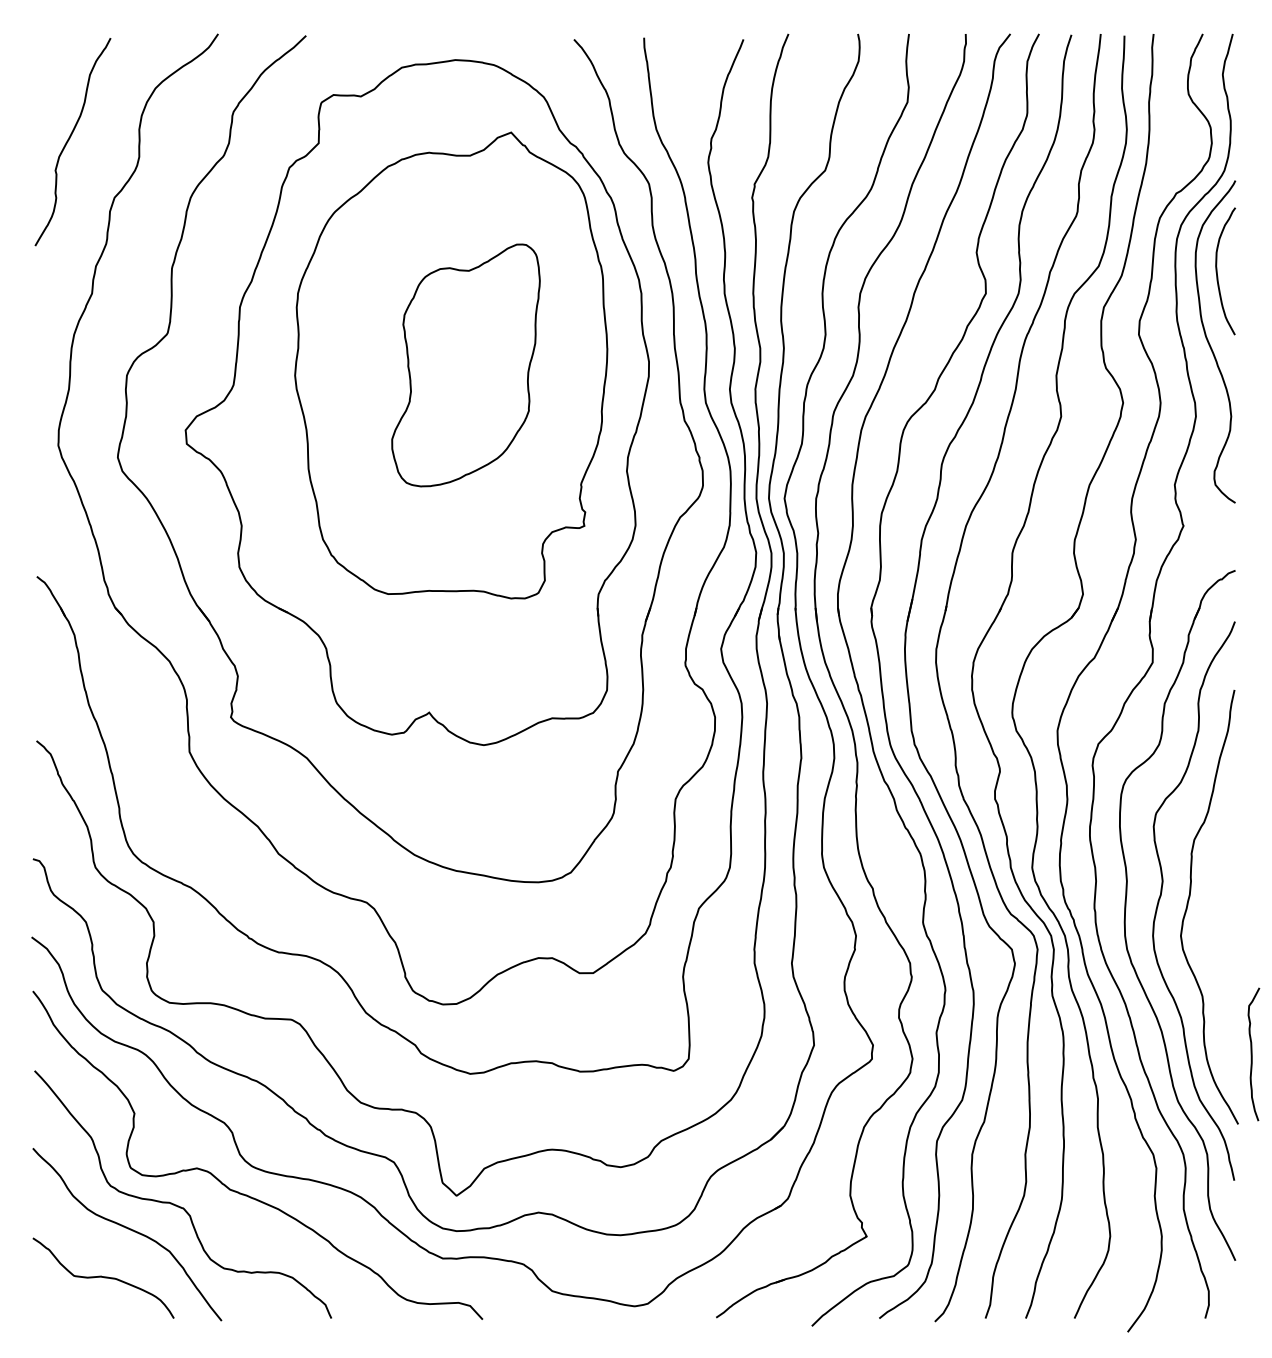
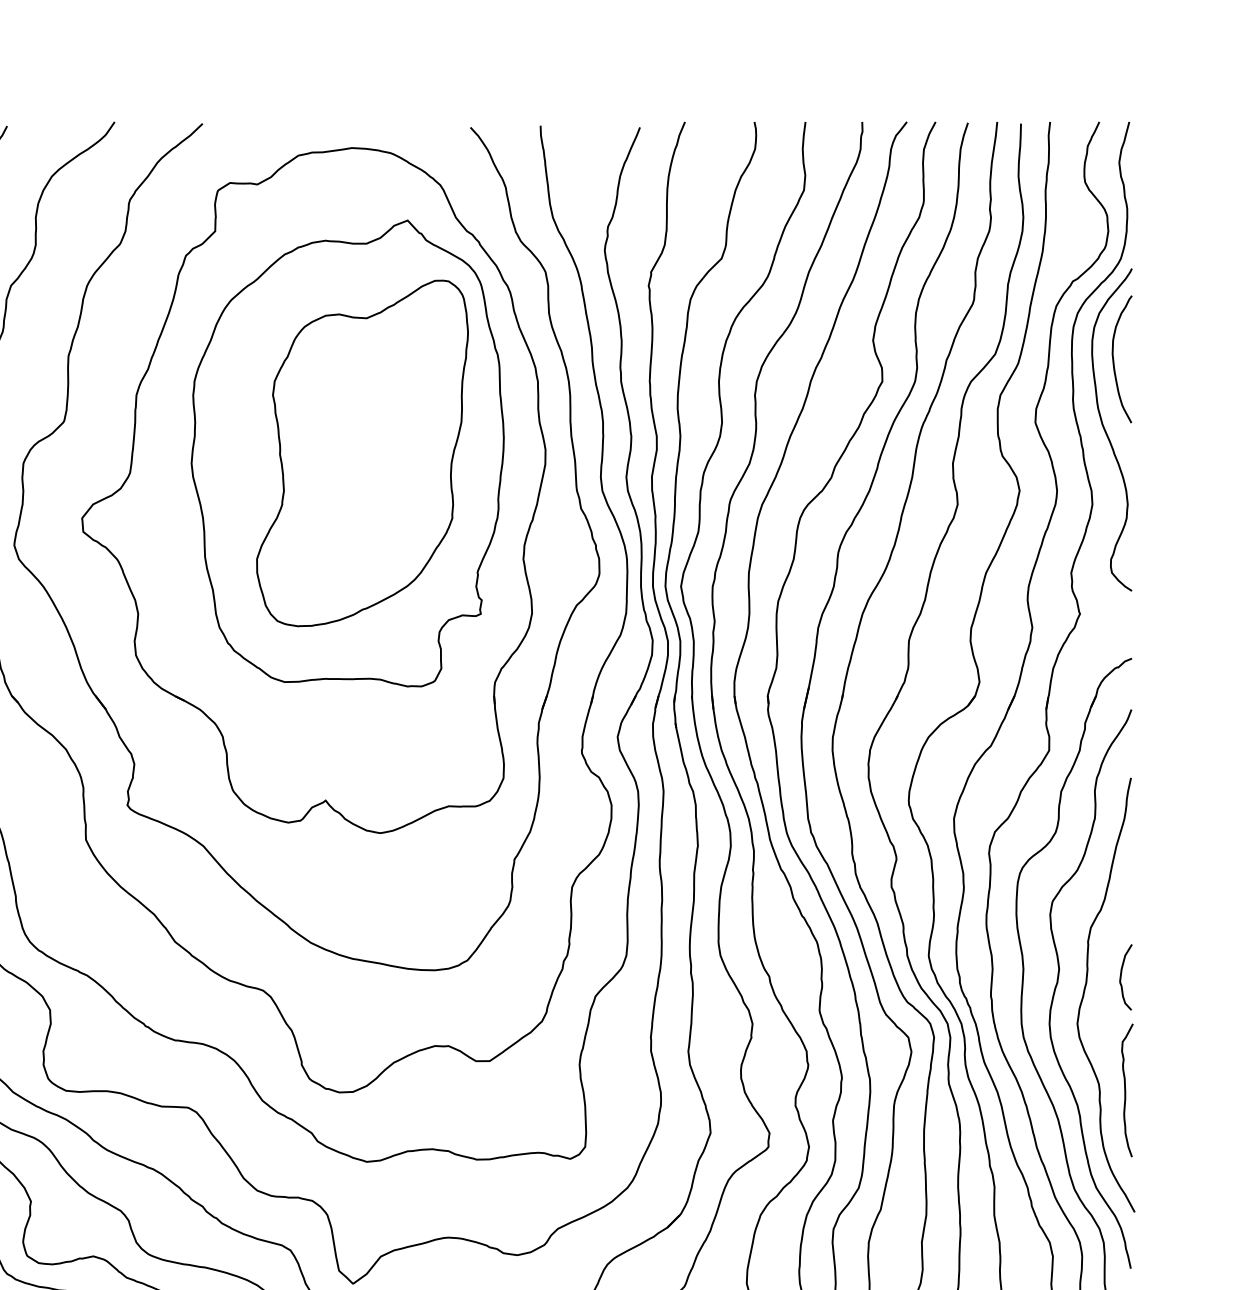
part: (465, 365) -> (362, 453), size x1.43
curve: (1225, 888) -> (1122, 976), added
curve: (1252, 1054) -> (1126, 1090), moved

